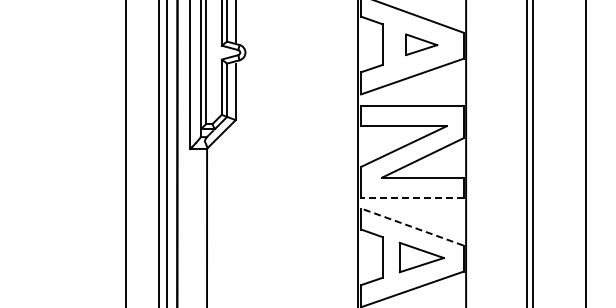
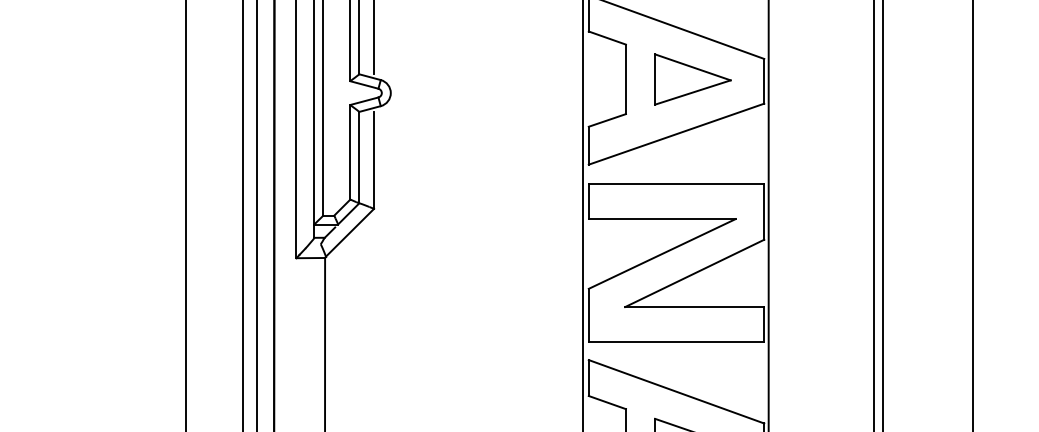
part: (421, 44) -> (692, 79), size x1.43
line: (411, 198) -> (675, 342), dashed -> solid
line: (411, 226) -> (675, 390), dashed -> solid

